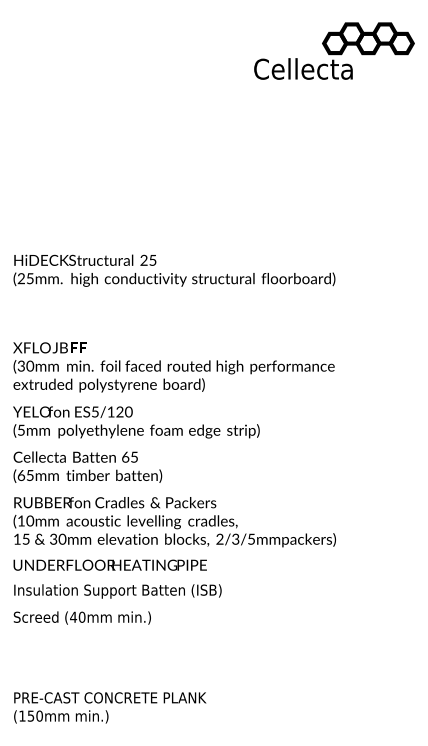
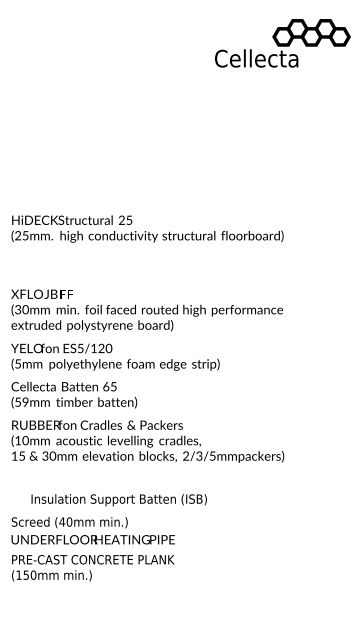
text: (25, 475) -> (21, 402), (65mm -> (59mm
text: (109, 564) -> (92, 539), moved
text: (117, 591) -> (118, 500), moved
text: (110, 707) -> (93, 567), moved

